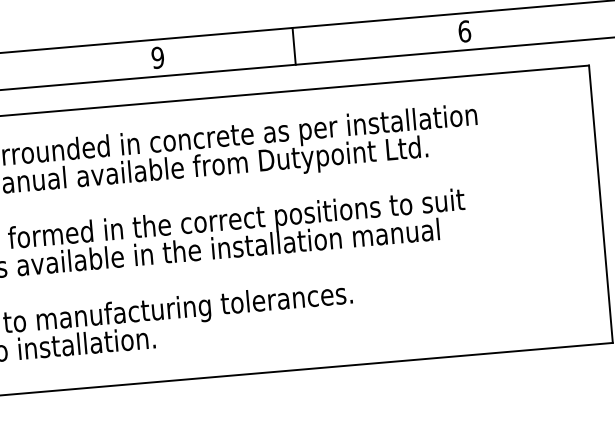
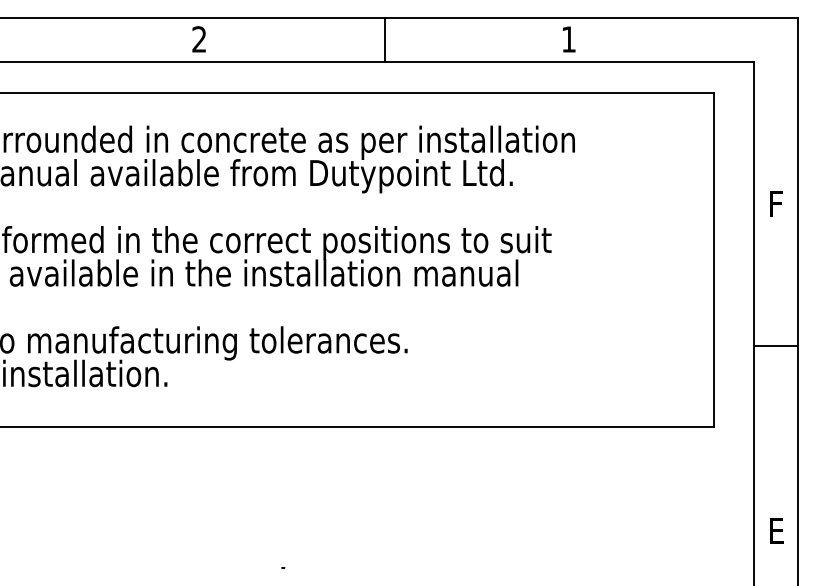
text: (464, 31) -> (568, 39), 6 -> 1
line: (294, 46) -> (384, 39), moved
text: (157, 57) -> (199, 39), 9 -> 2

